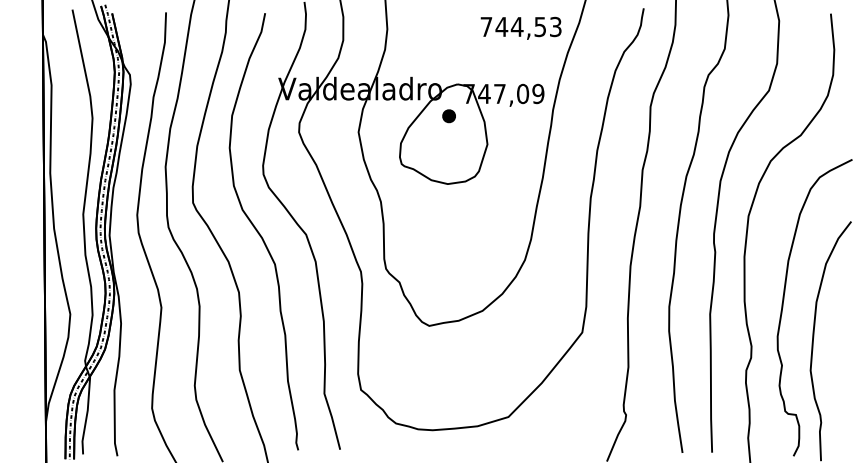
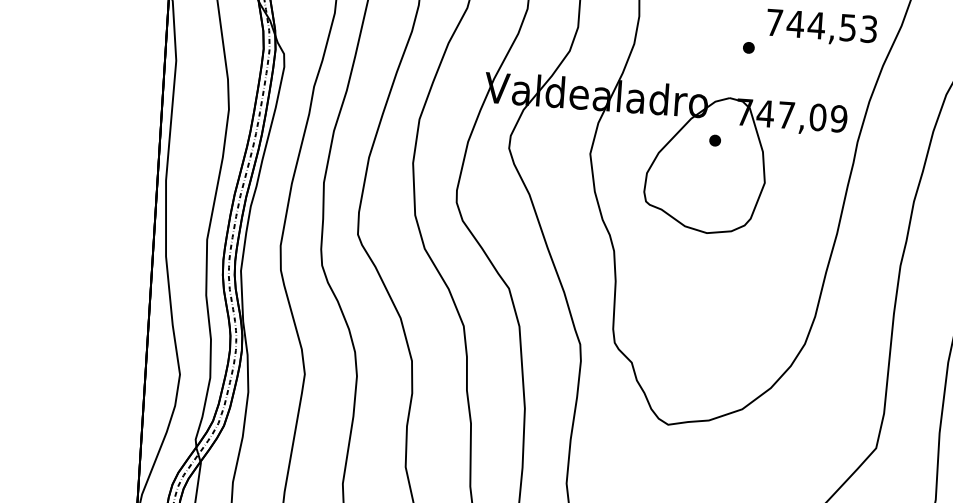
part: (468, 46) -> (748, 47), added
part: (448, 115) -> (714, 139), size x0.62

